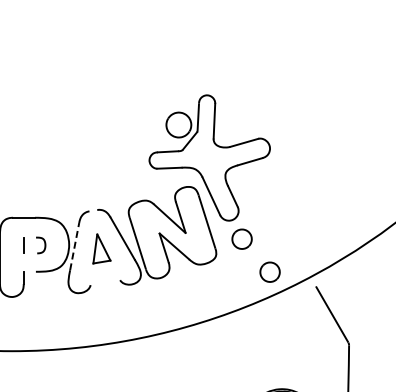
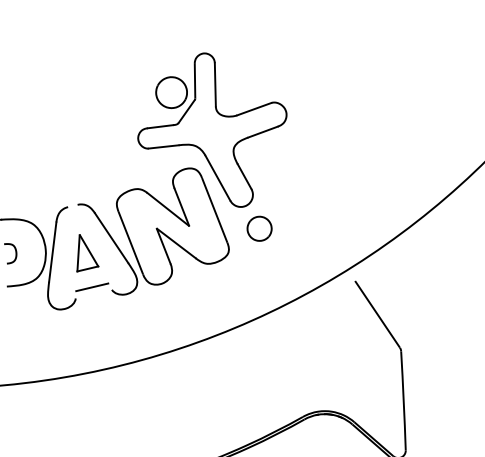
line: (74, 246) -> (52, 251), dashed -> solid
part: (269, 271) -> (296, 266), removed
line: (104, 276) -> (92, 286), added

